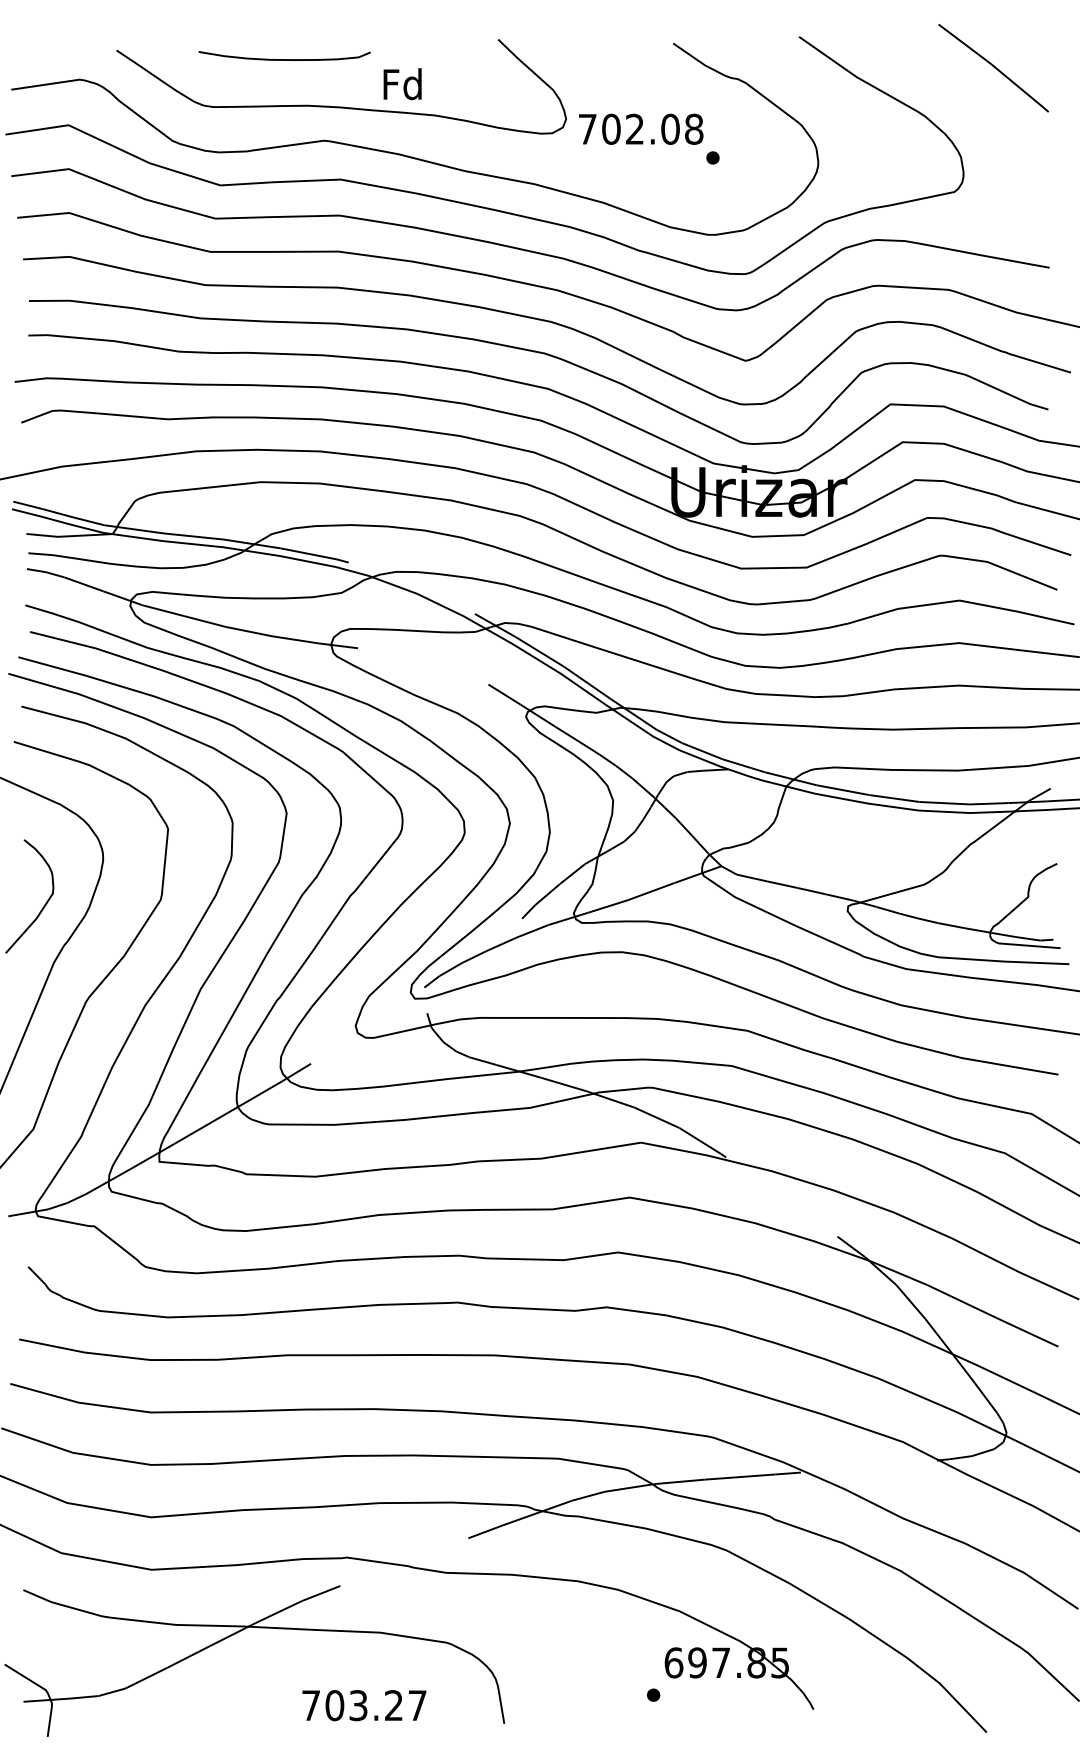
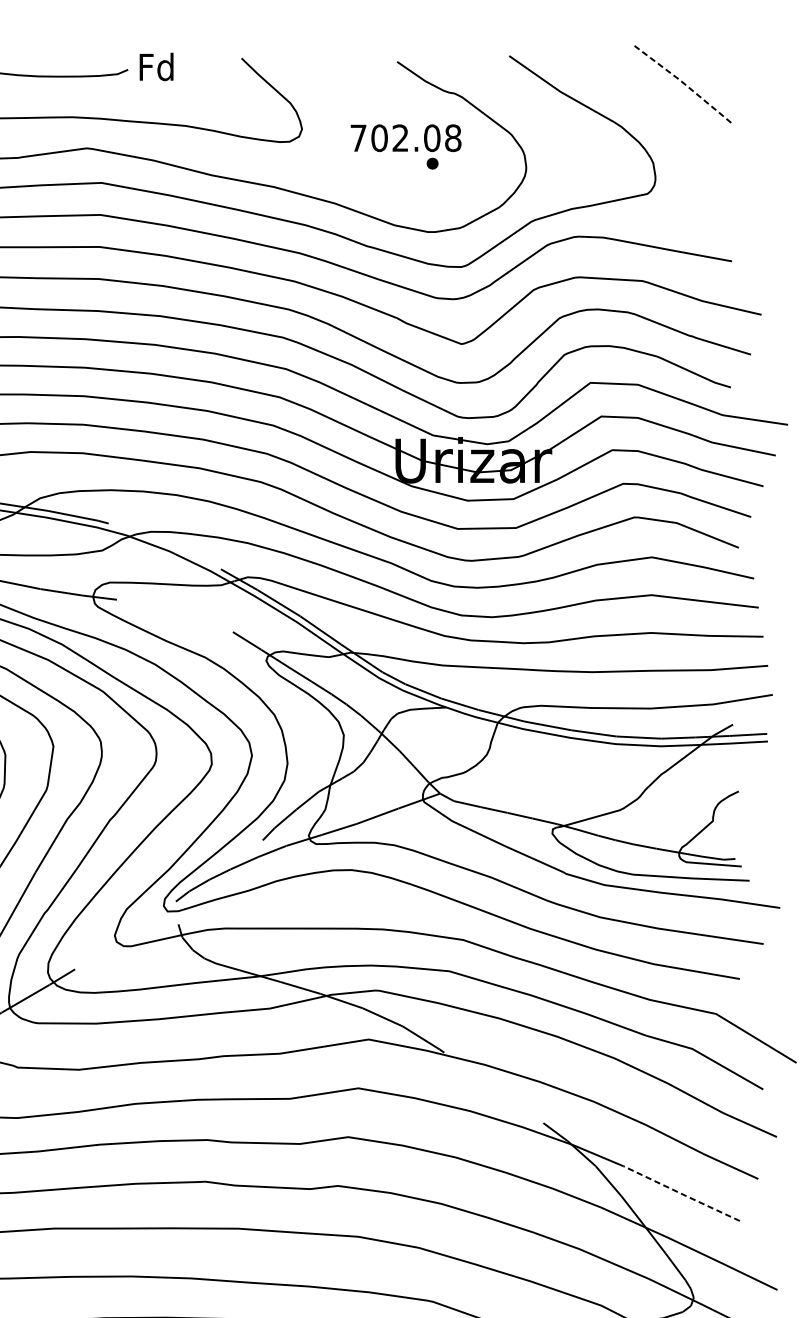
line: (994, 66) -> (683, 82), solid -> dashed
text: (402, 84) -> (156, 67), moved
text: (641, 128) -> (406, 137), moved
line: (992, 1316) -> (681, 1194), solid -> dashed

